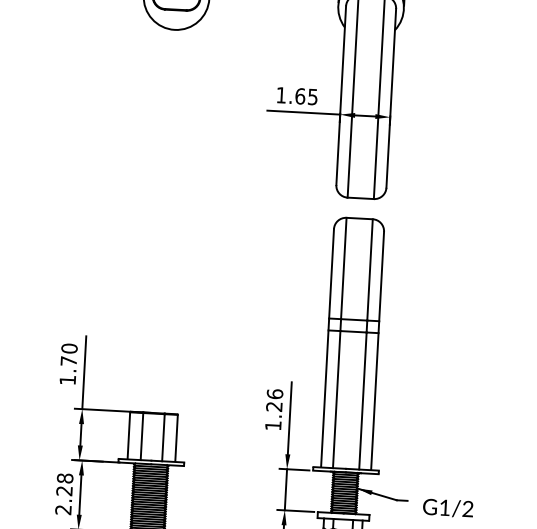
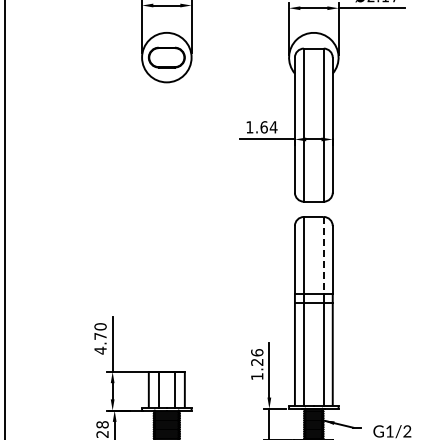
text: (312, 97) -> (273, 127), 1.65 -> 1.64
line: (369, 270) -> (323, 255), solid -> dashed
text: (67, 379) -> (100, 350), 1.70 -> 4.70

